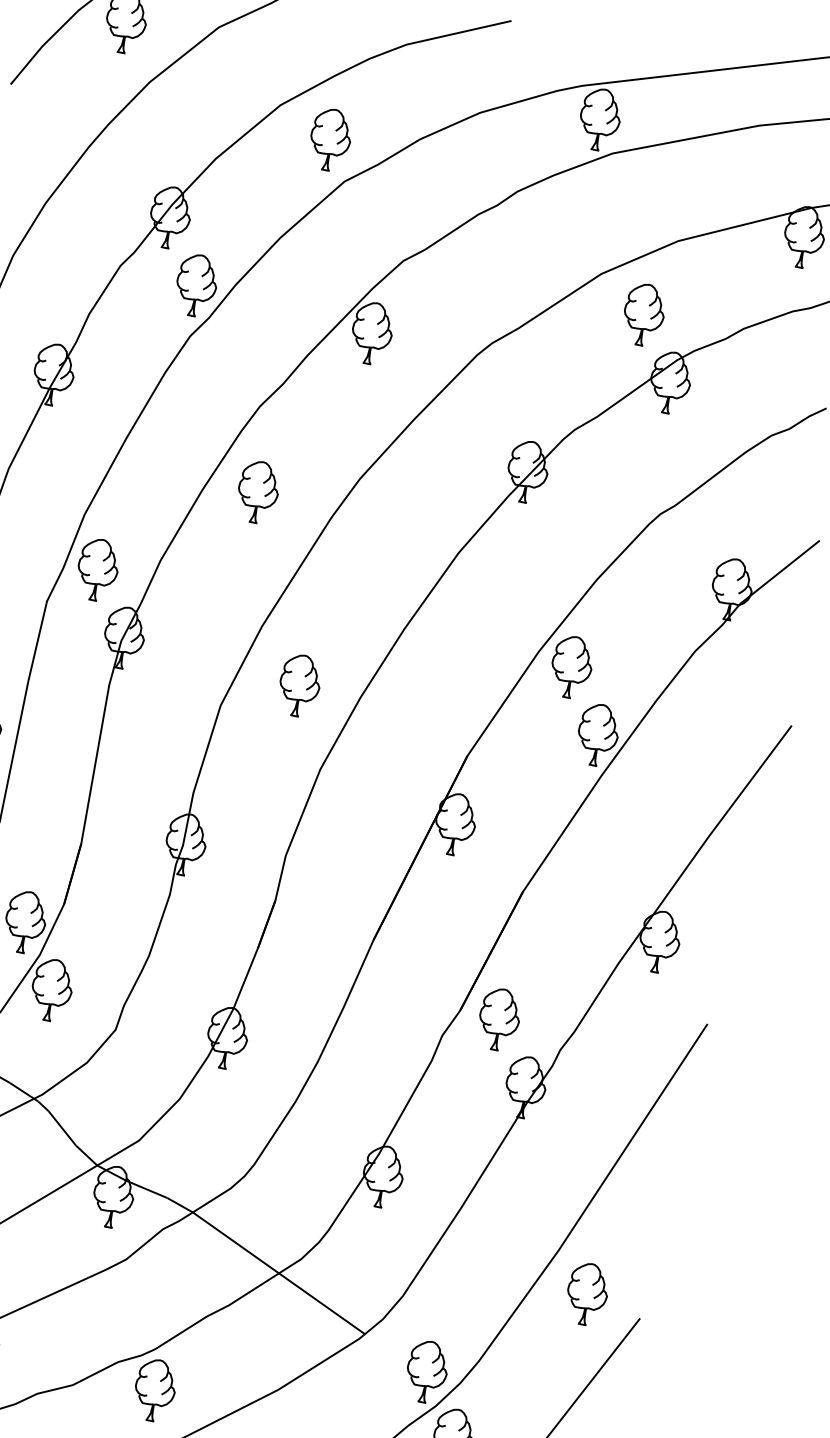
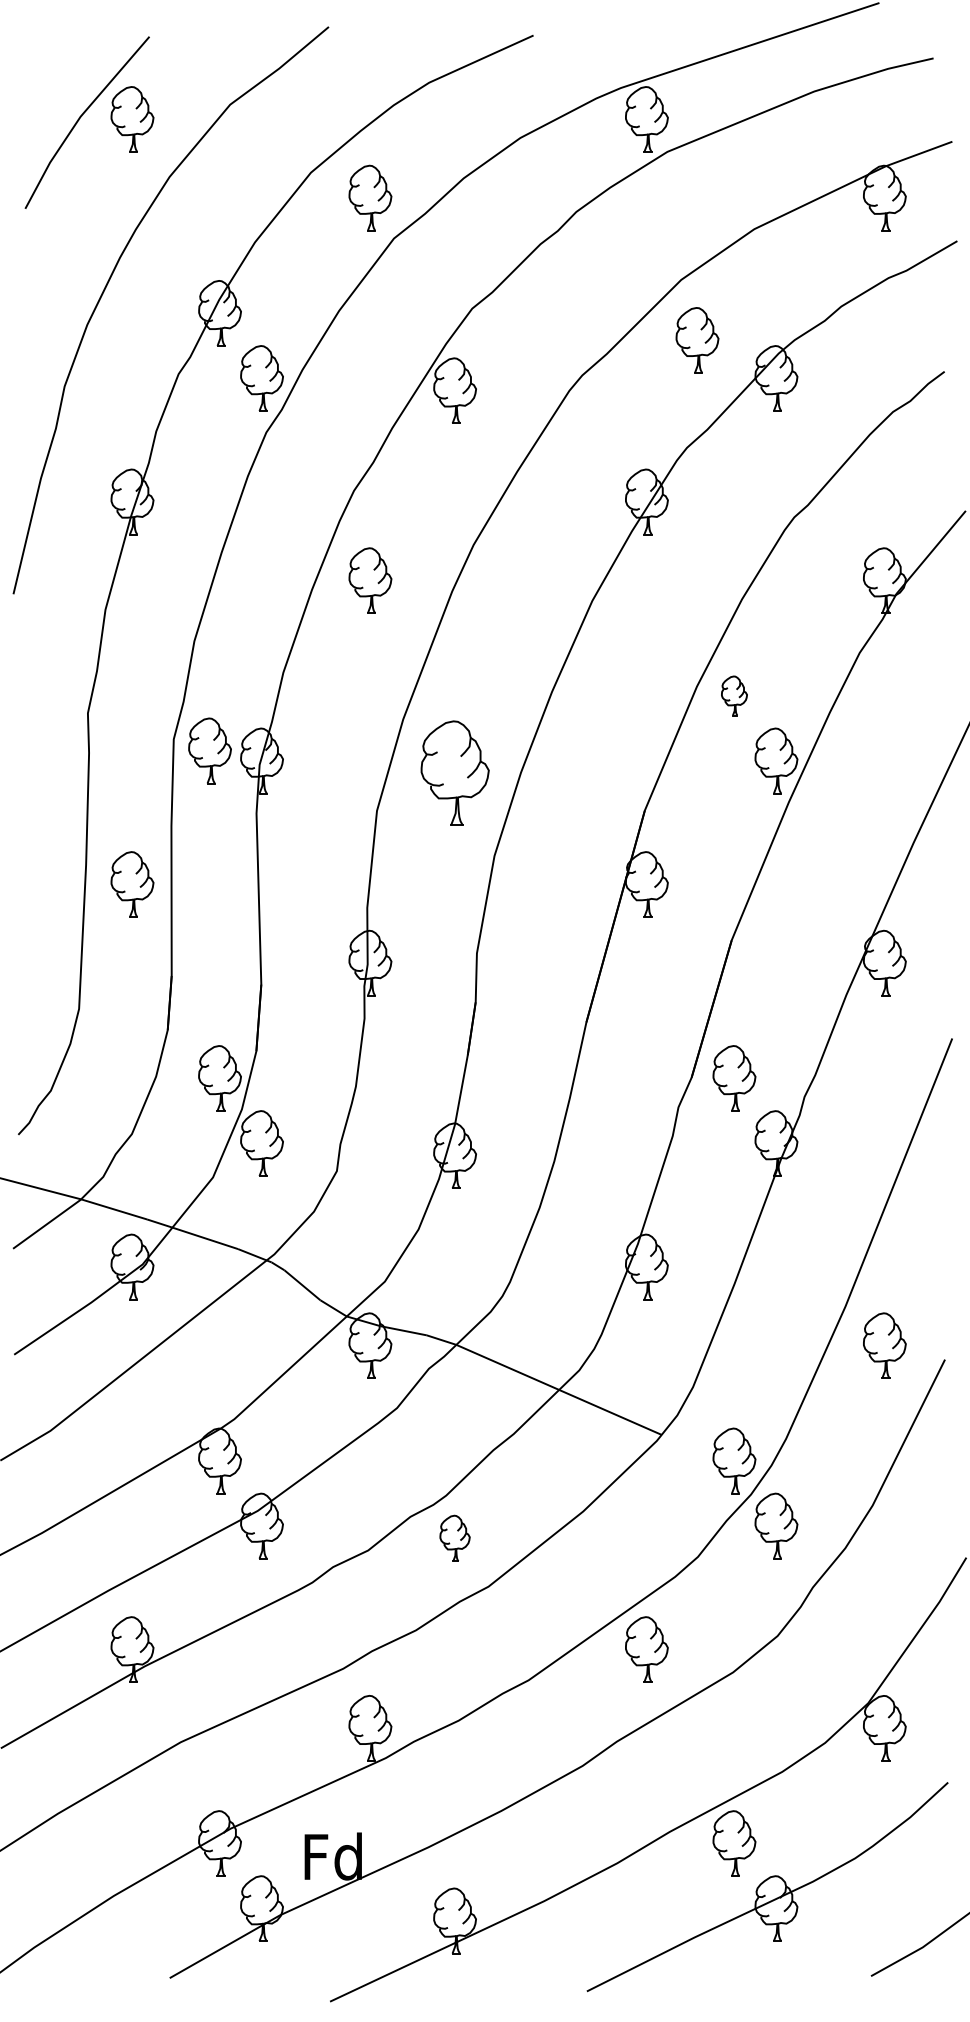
part: (644, 315) -> (697, 340), moved
part: (97, 569) -> (209, 750), moved
part: (571, 666) -> (734, 695), size x0.6
part: (299, 685) -> (454, 773), size x1.6
part: (154, 1390) -> (454, 1538), size x0.7

